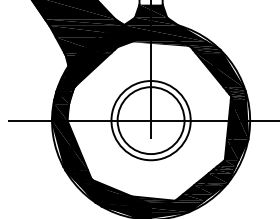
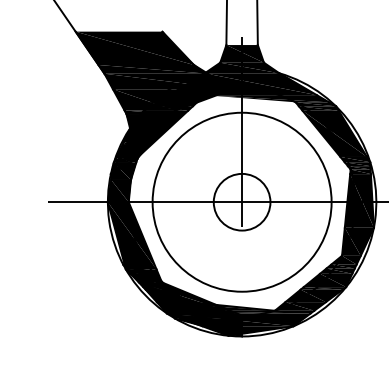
circle: (150, 120) -> (241, 201), size x0.62
circle: (150, 120) -> (241, 201), size x1.67

